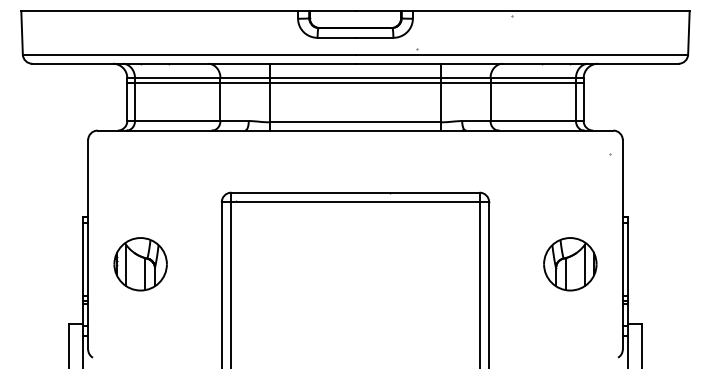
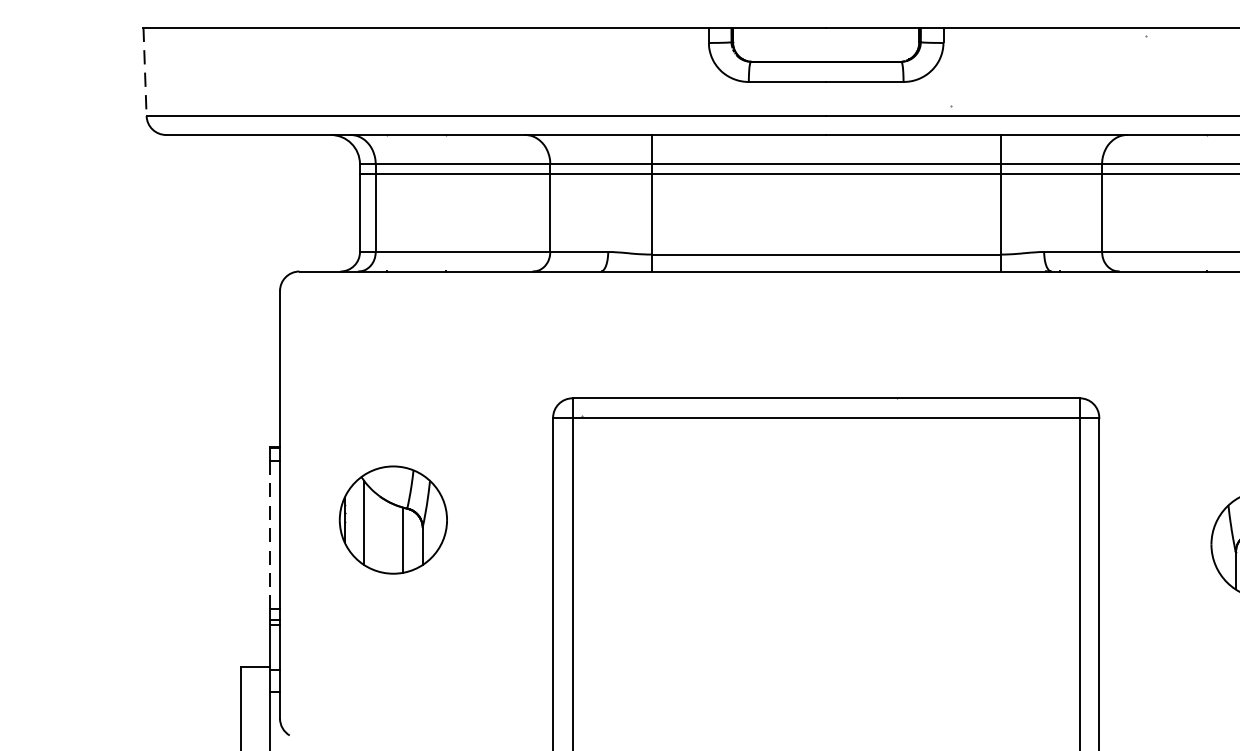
line: (22, 32) -> (145, 71), solid -> dashed
line: (83, 260) -> (270, 536), solid -> dashed
part: (140, 264) -> (393, 520), moved

